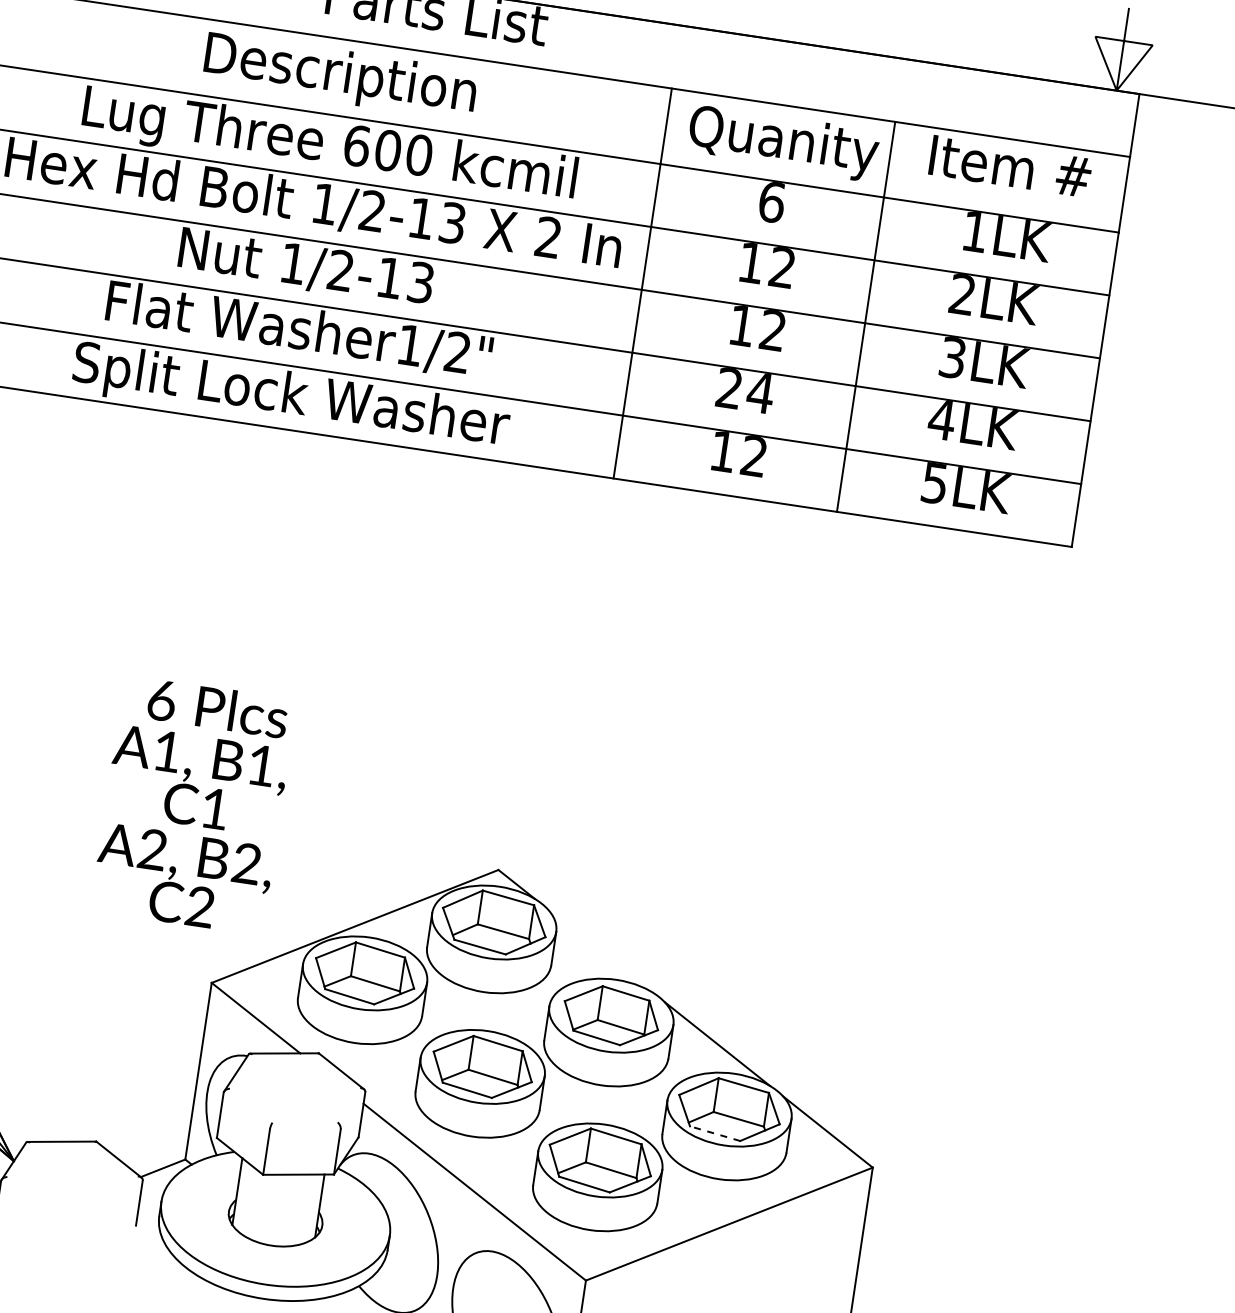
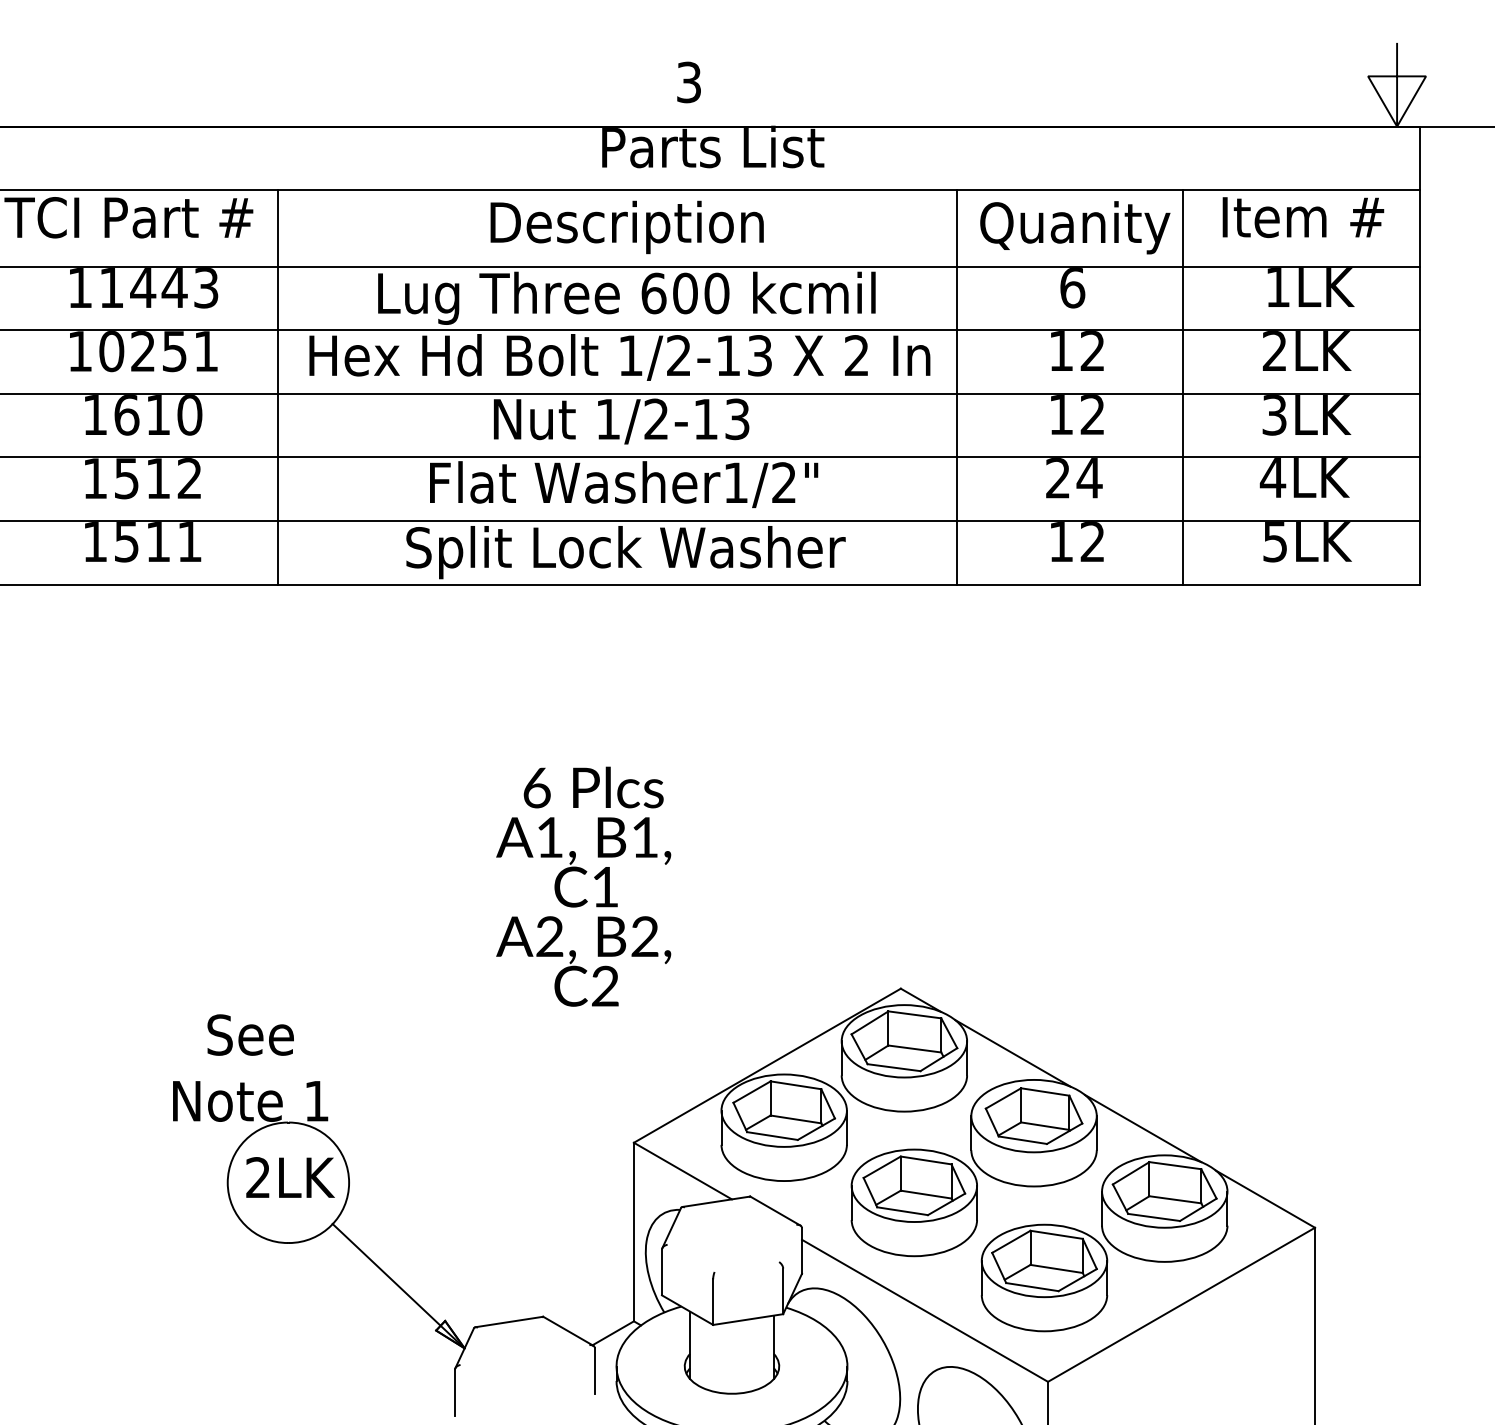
text: (193, 804) -> (583, 886), moved
line: (599, 950) -> (1012, 1053), added
line: (714, 1133) -> (1153, 1217), dashed -> solid

